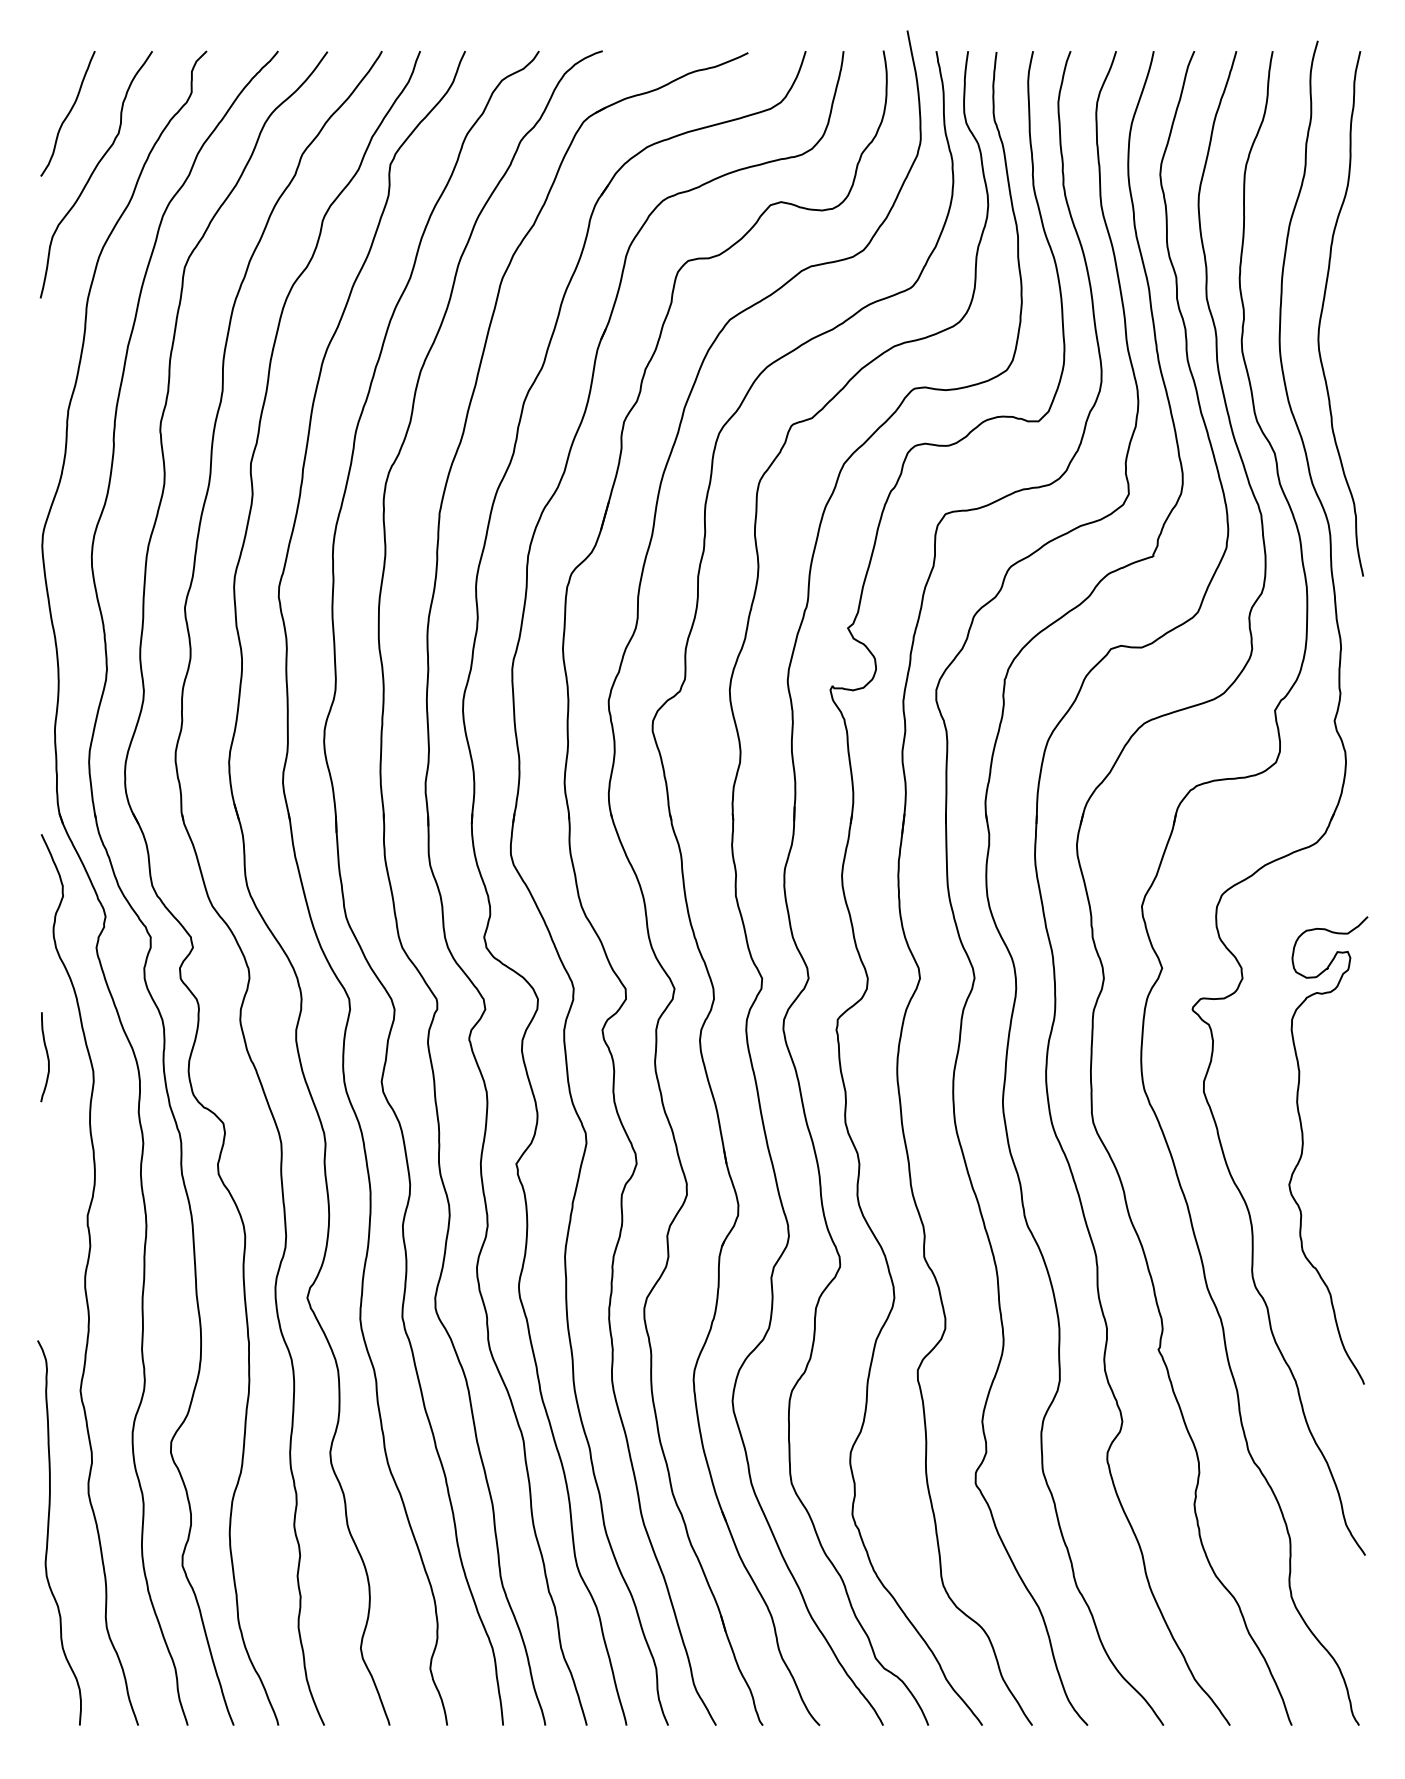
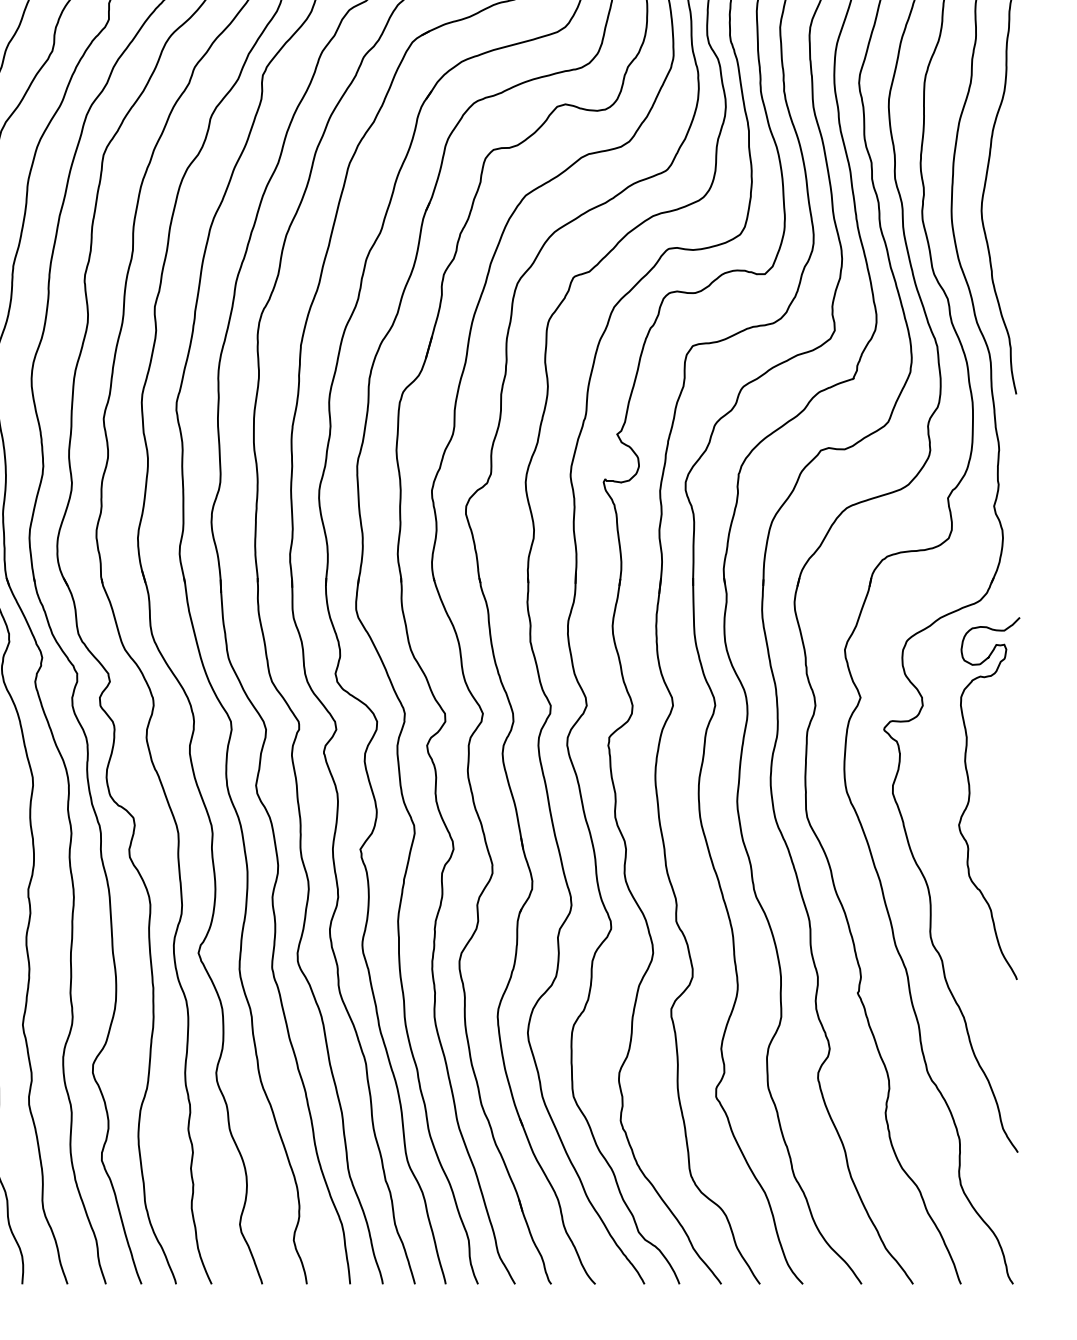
curve: (1303, 1150) -> (970, 798), moved

